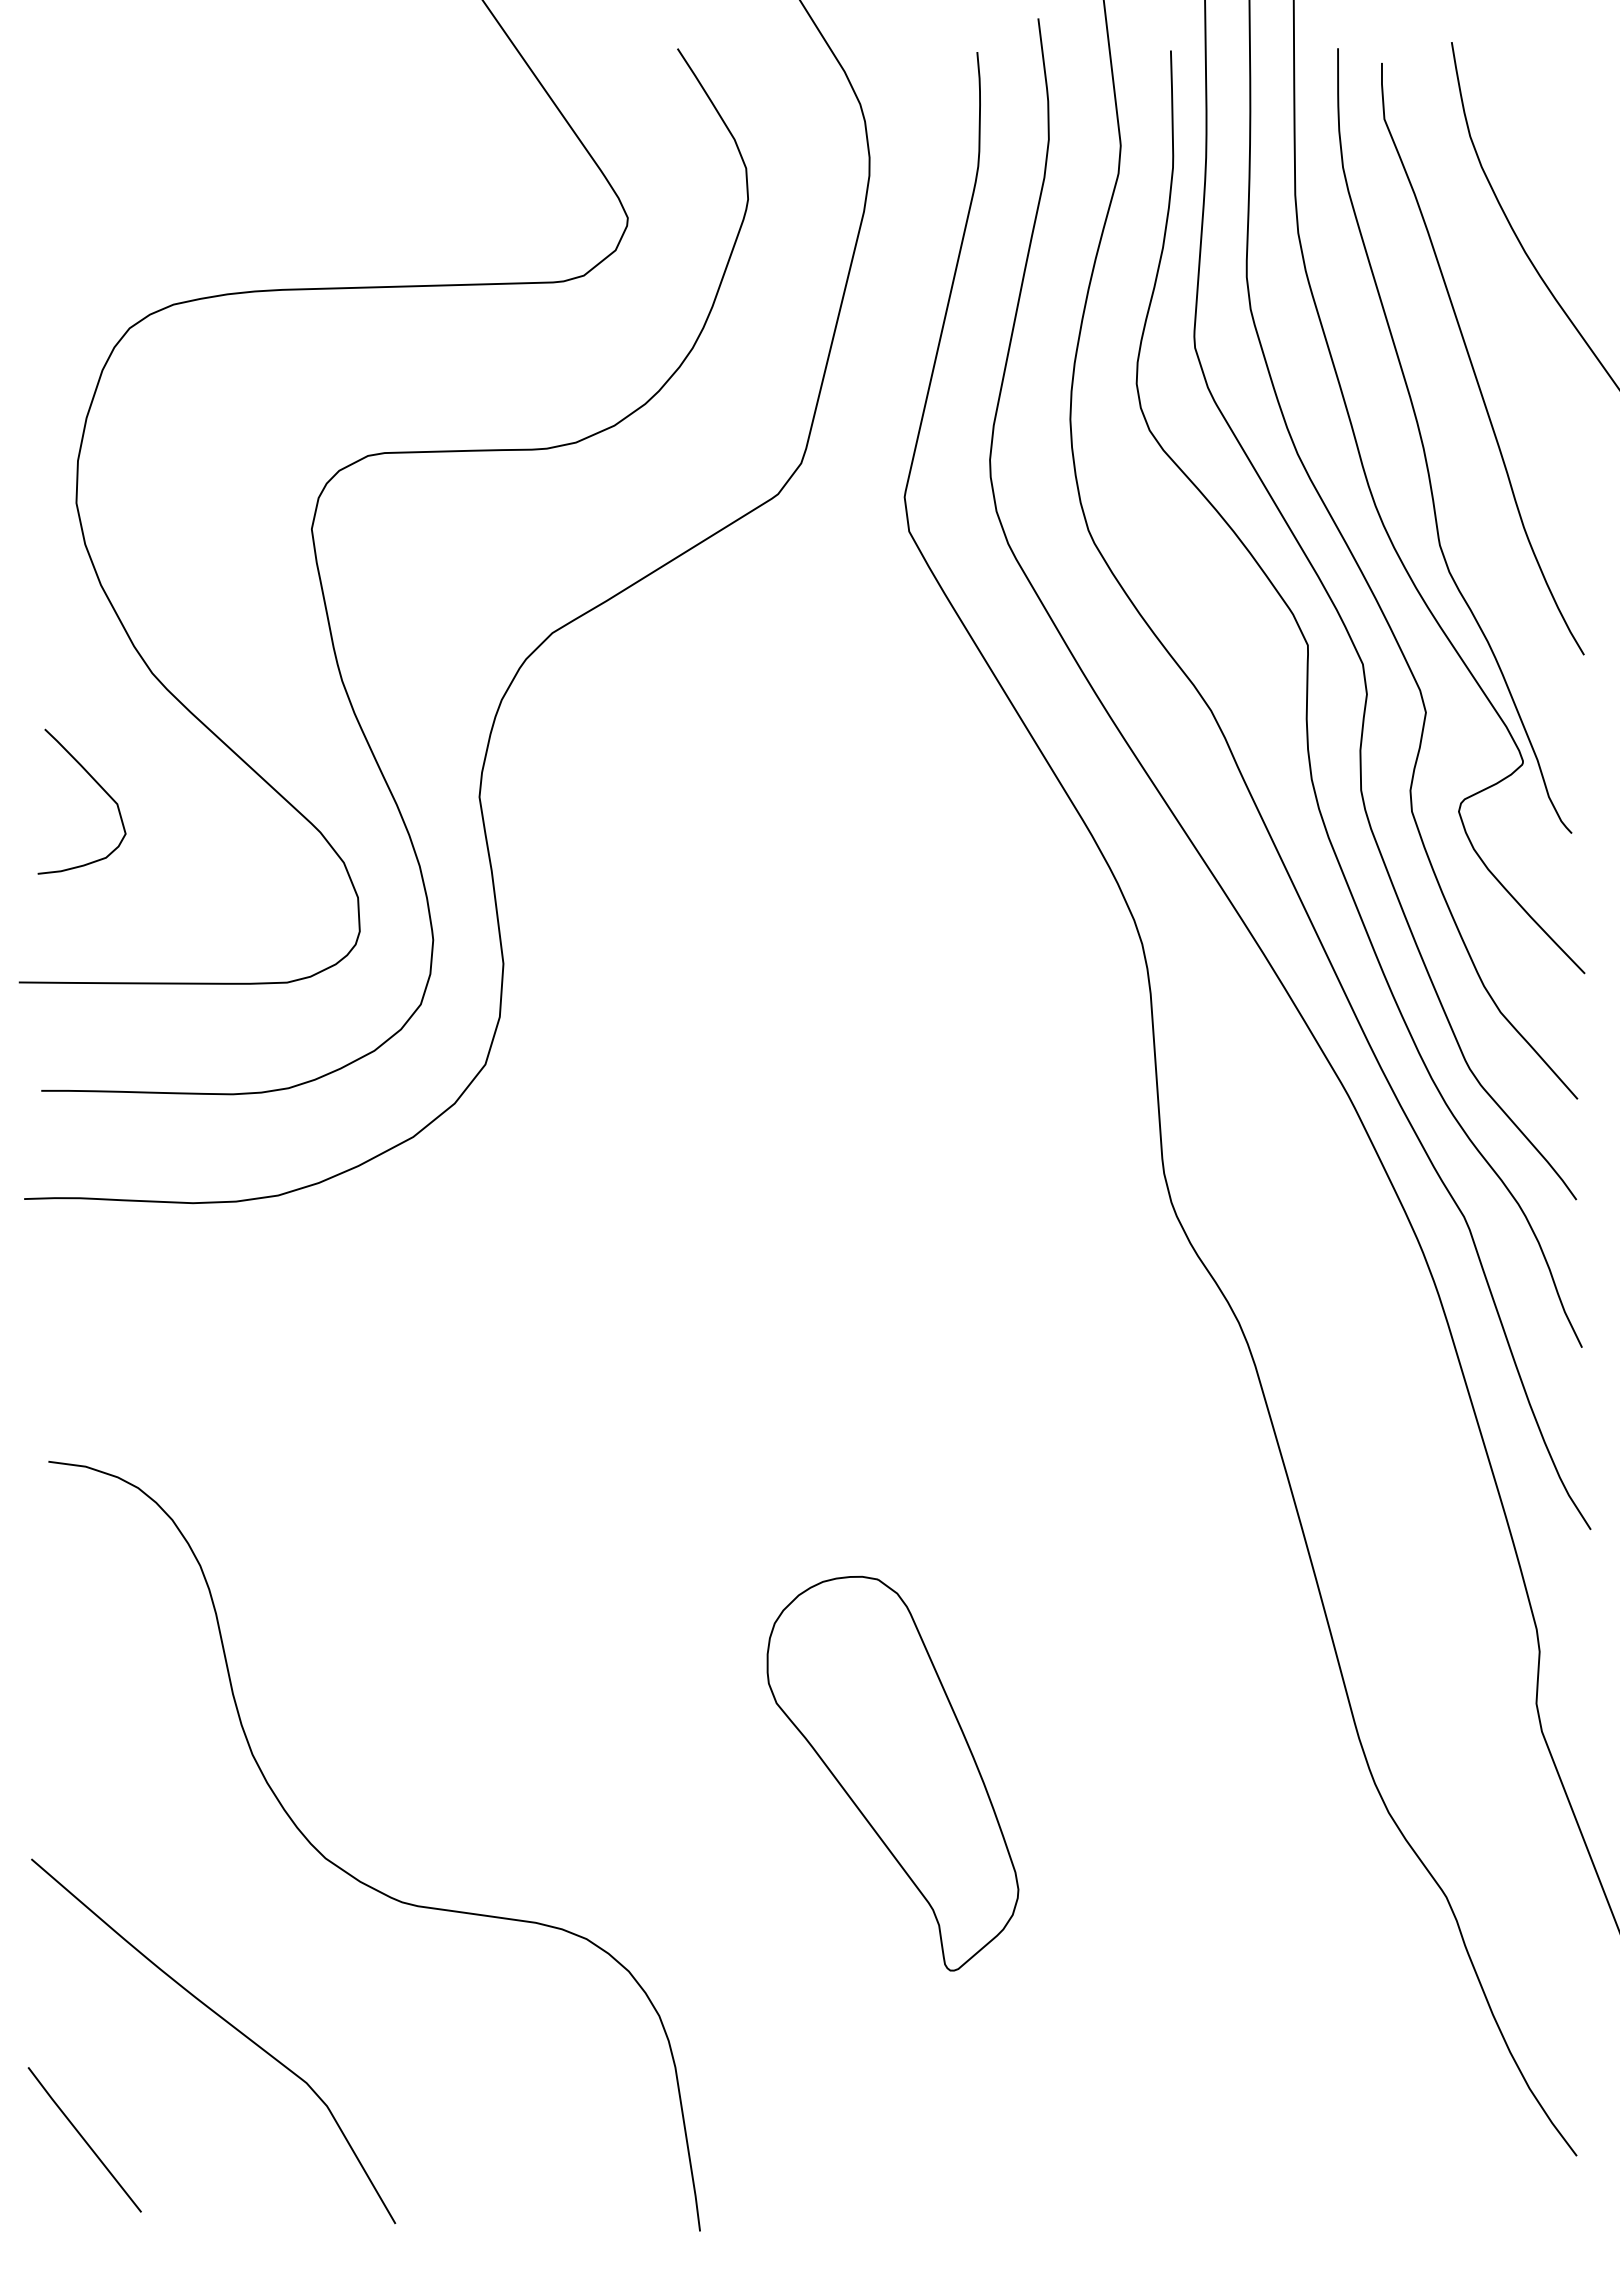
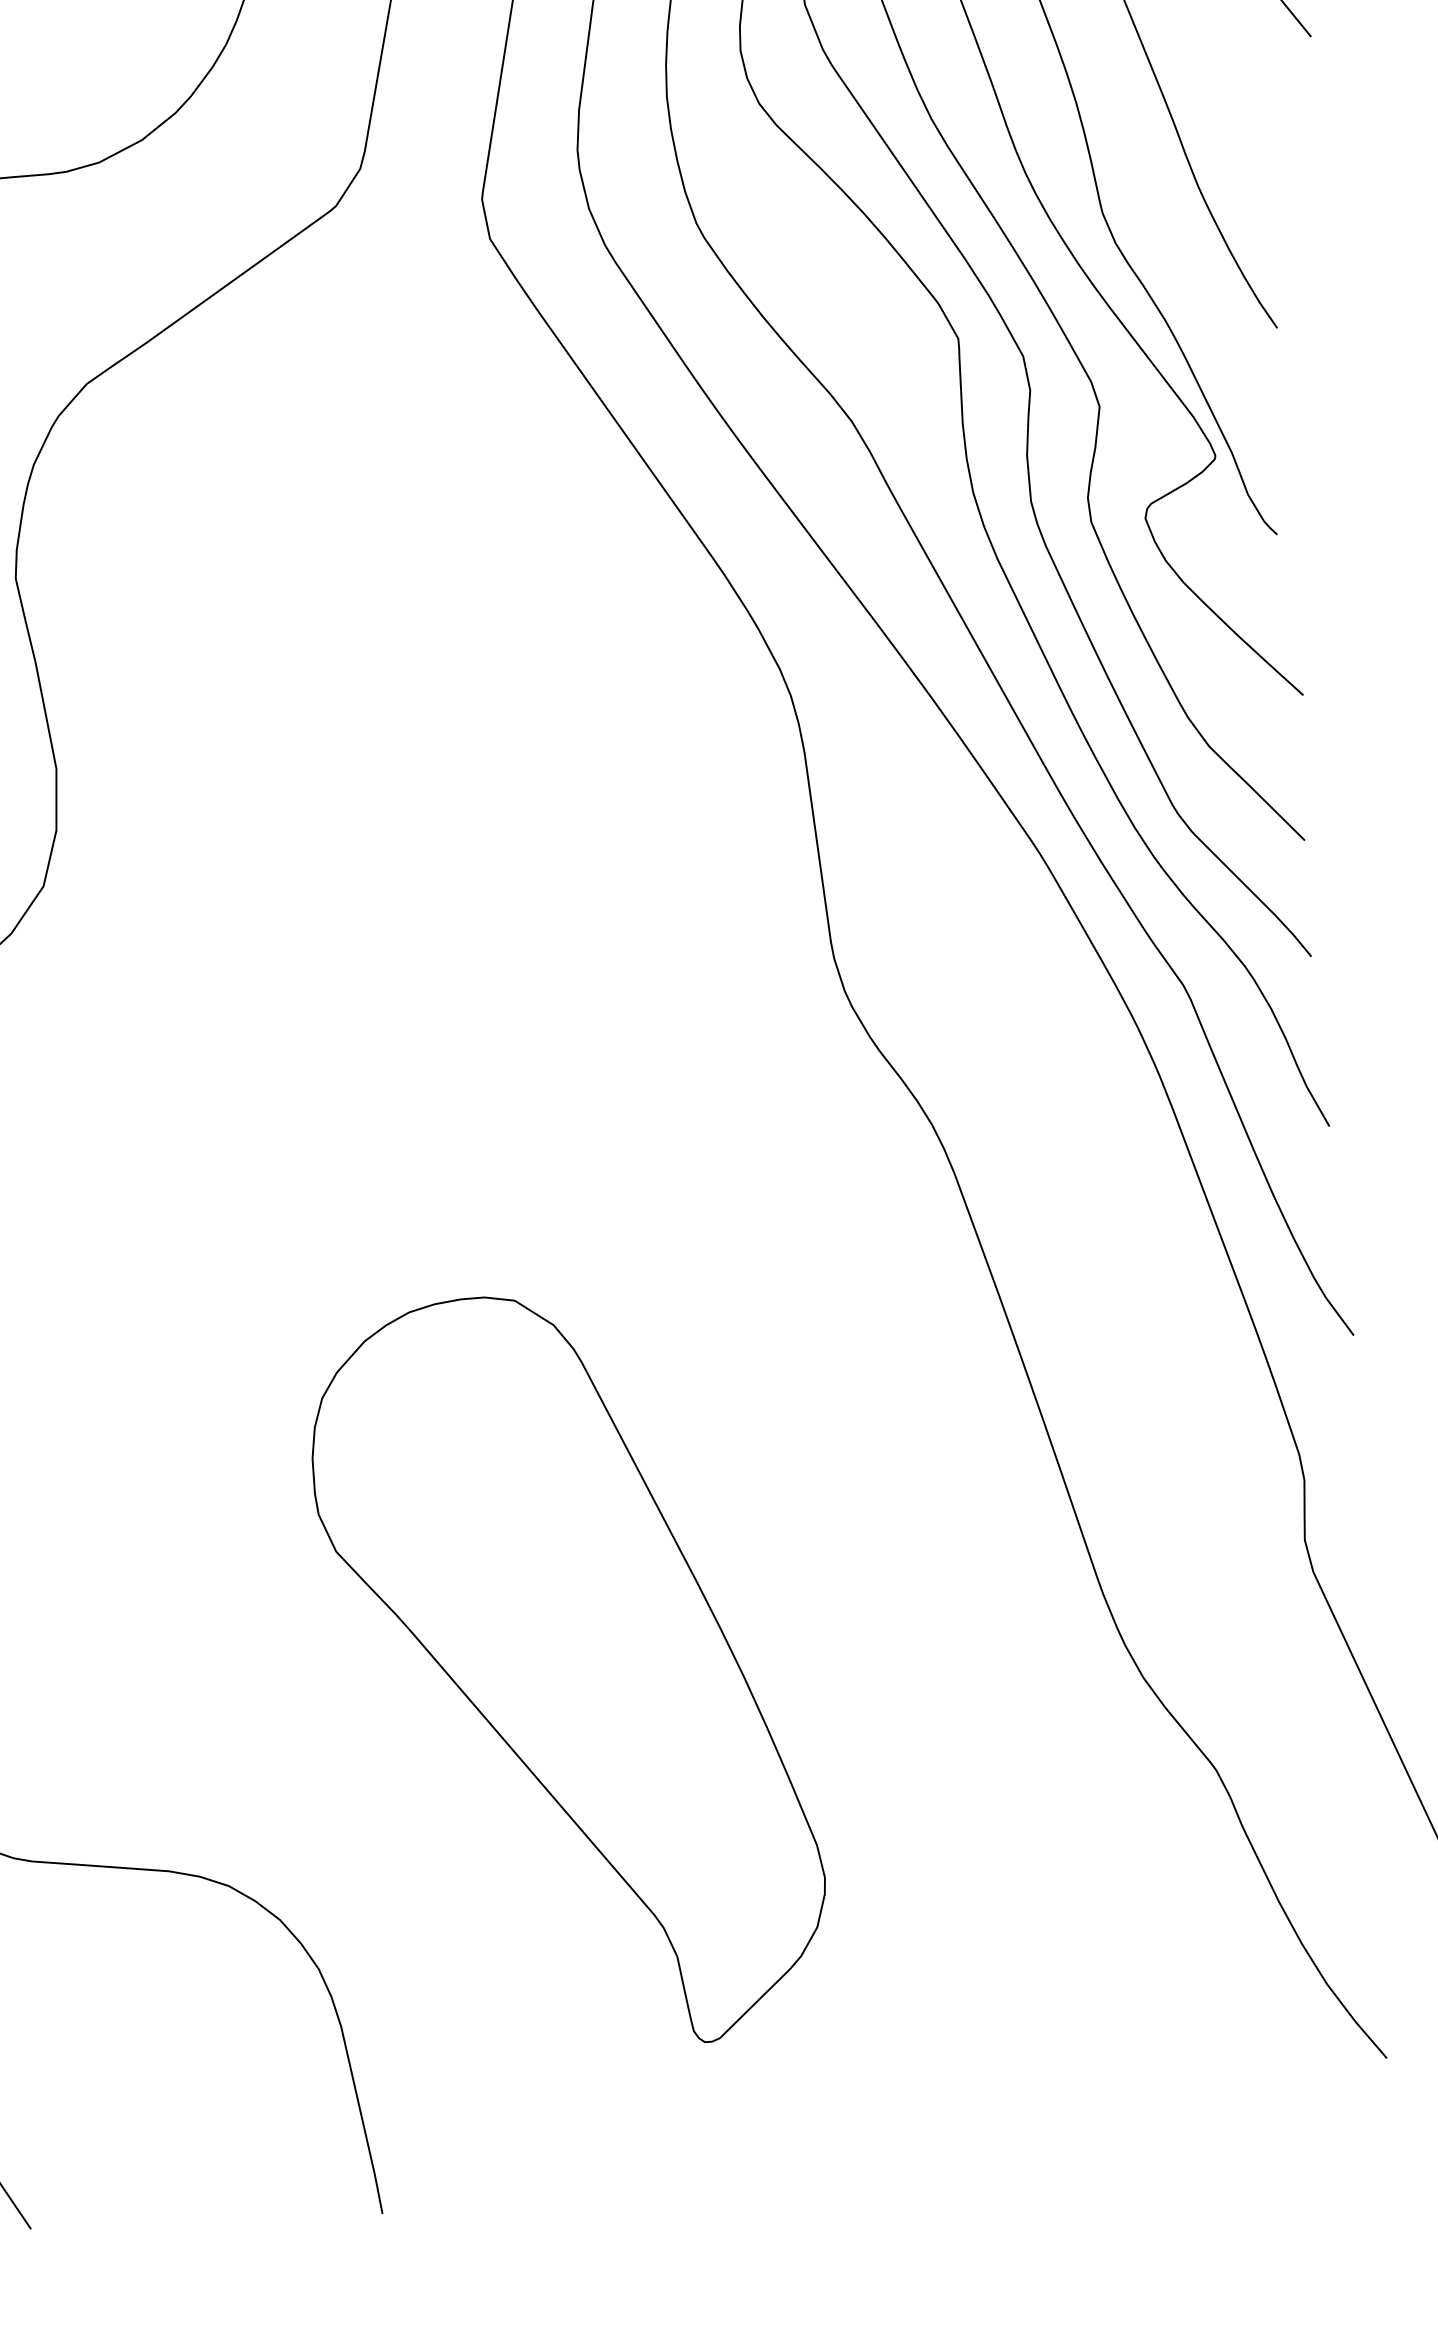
part: (892, 1773) -> (568, 1671), size x1.67

